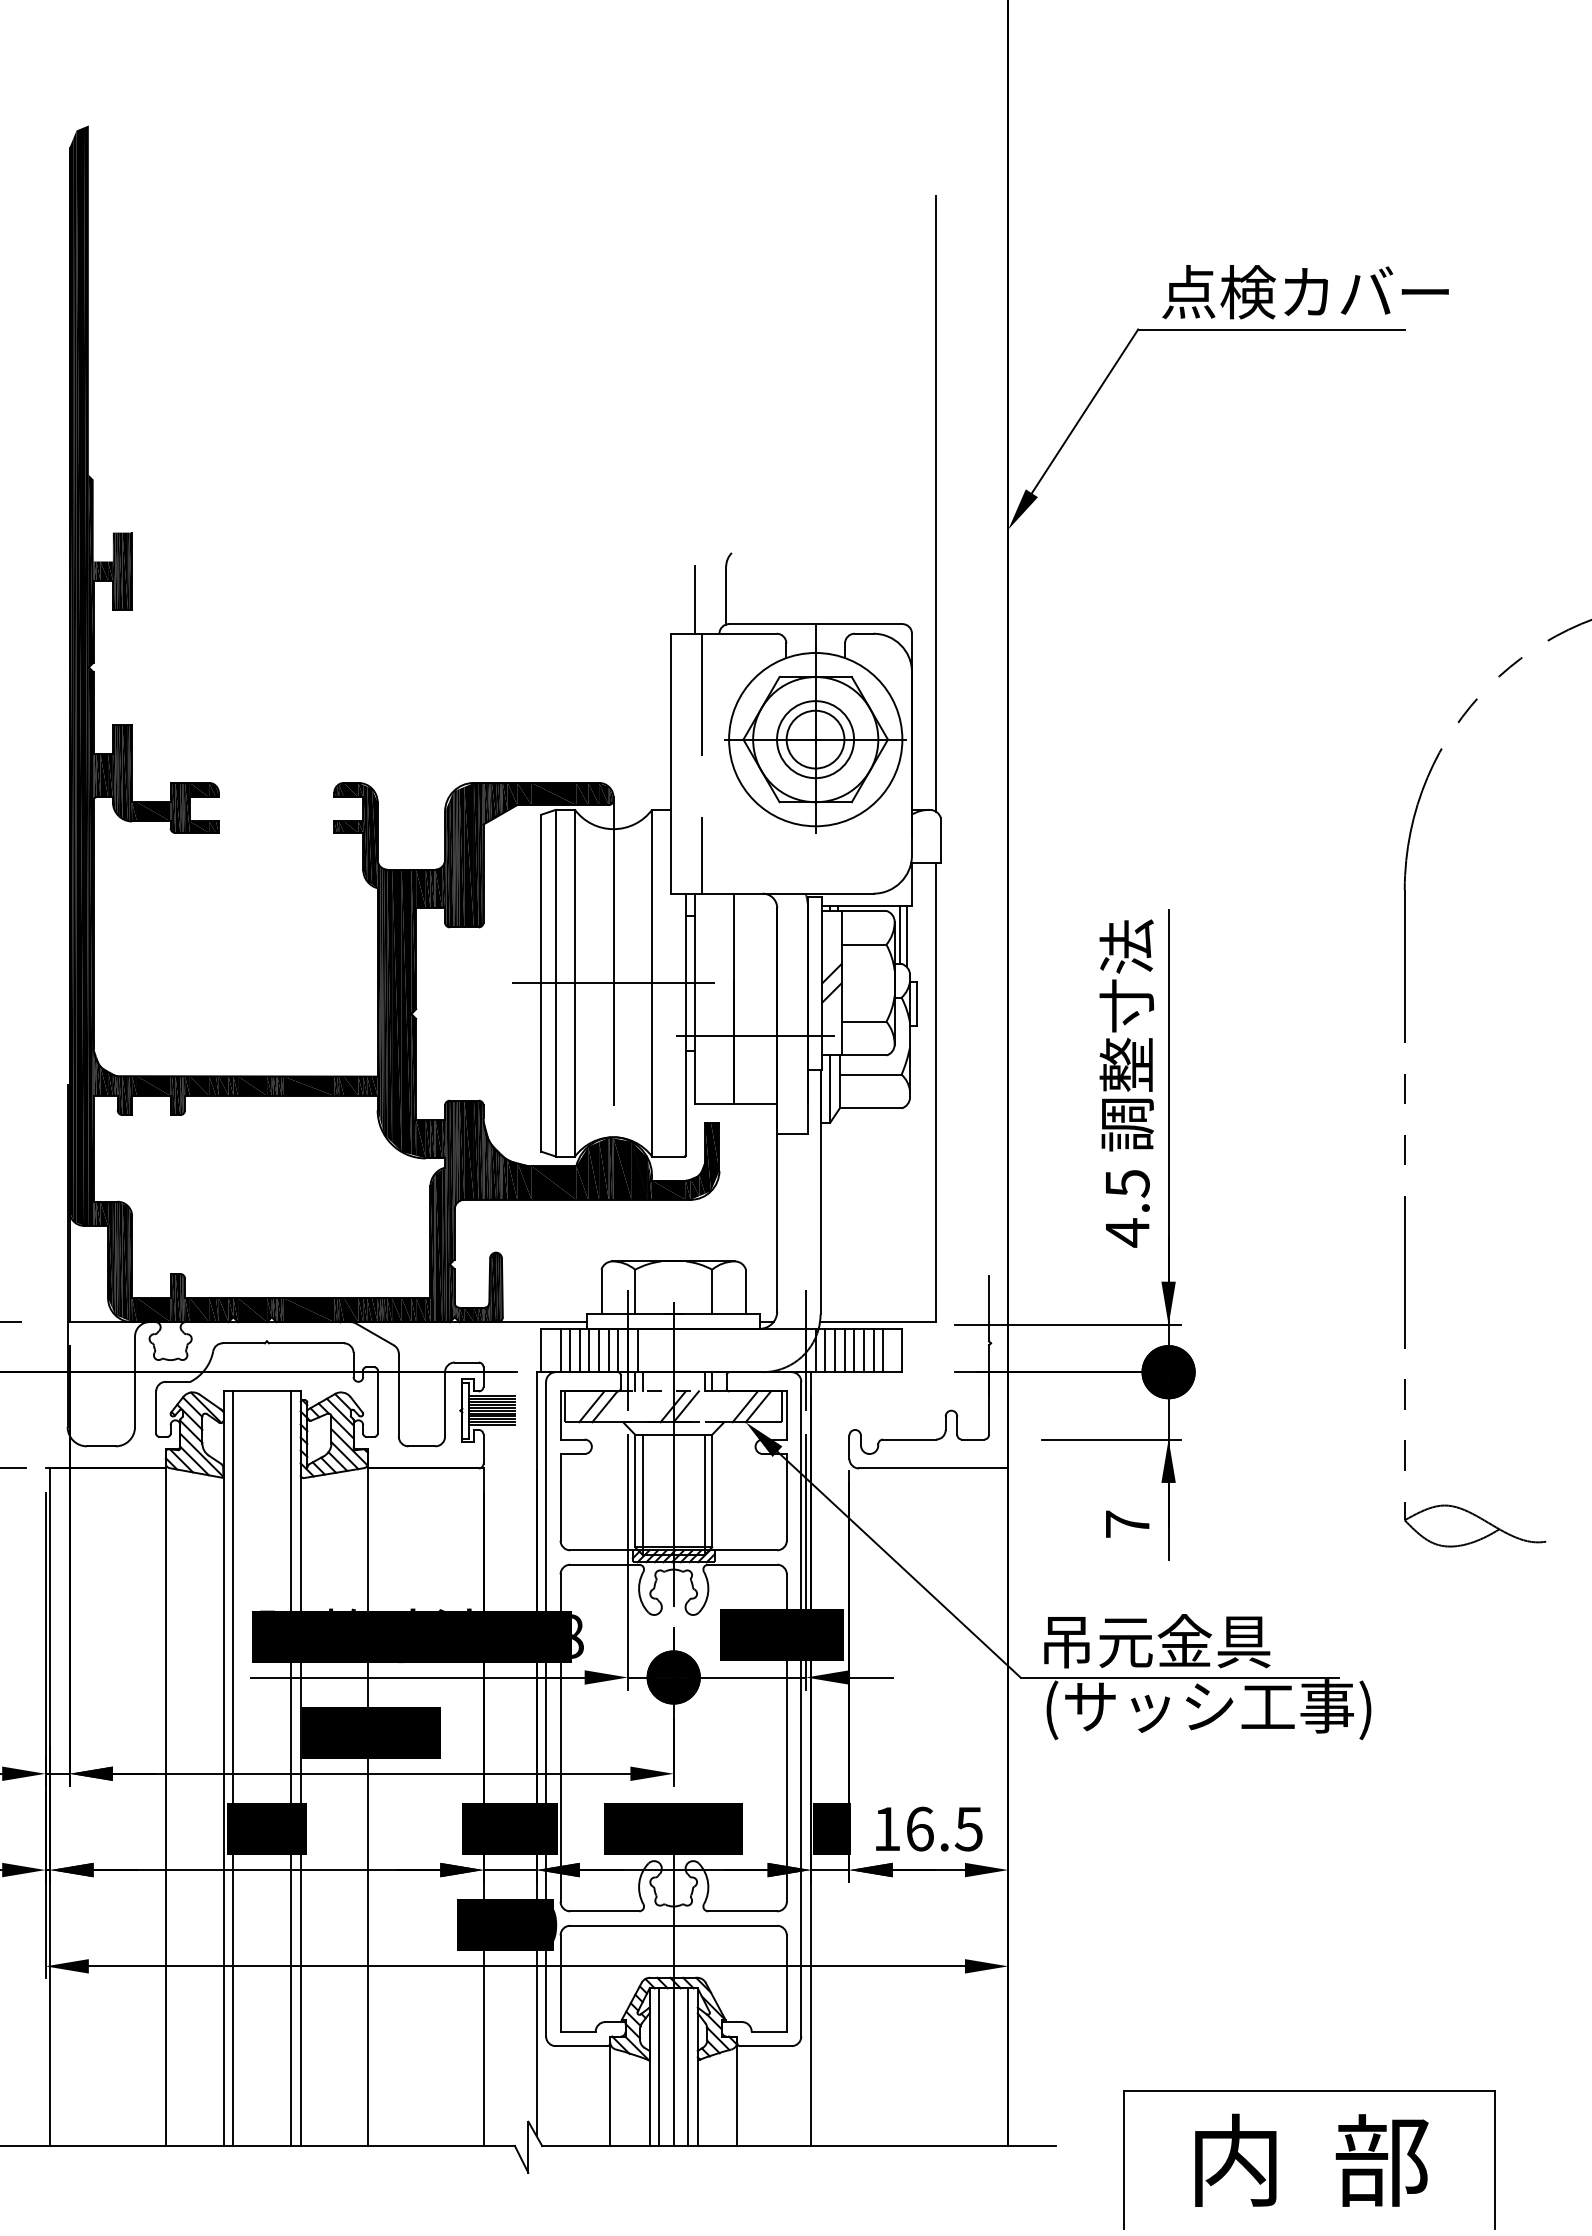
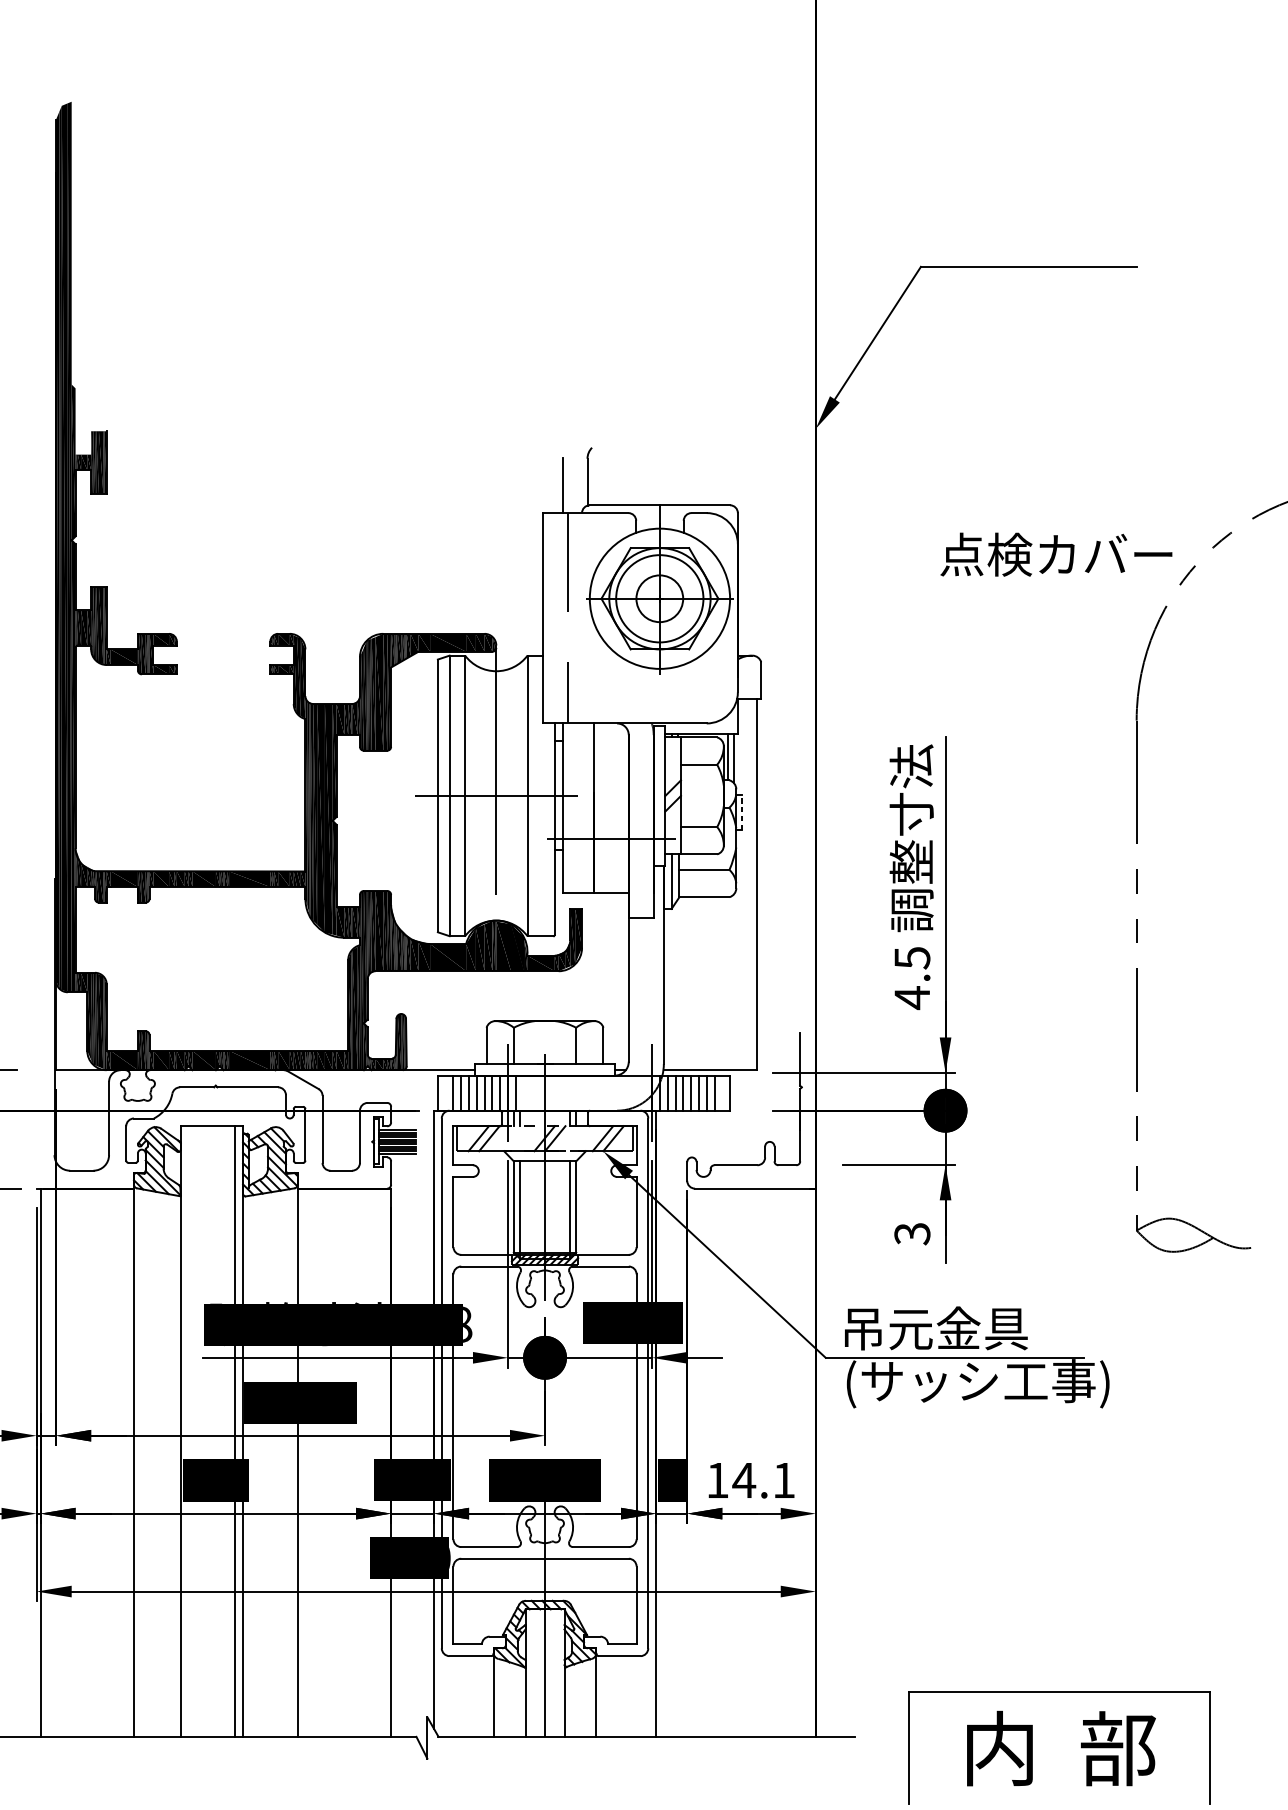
text: (1305, 292) -> (1056, 554), moved
line: (936, 503) -> (757, 407), removed
circle: (815, 739) -> (659, 598), size x1.4
line: (916, 1003) -> (741, 812), solid -> dashed
text: (1127, 1524) -> (912, 1233), 7 -> 3
line: (233, 1768) -> (188, 1431), removed
text: (943, 1828) -> (763, 1480), 16.5 -> 14.1
line: (659, 2066) -> (533, 1672), removed
line: (688, 2066) -> (557, 1672), removed

